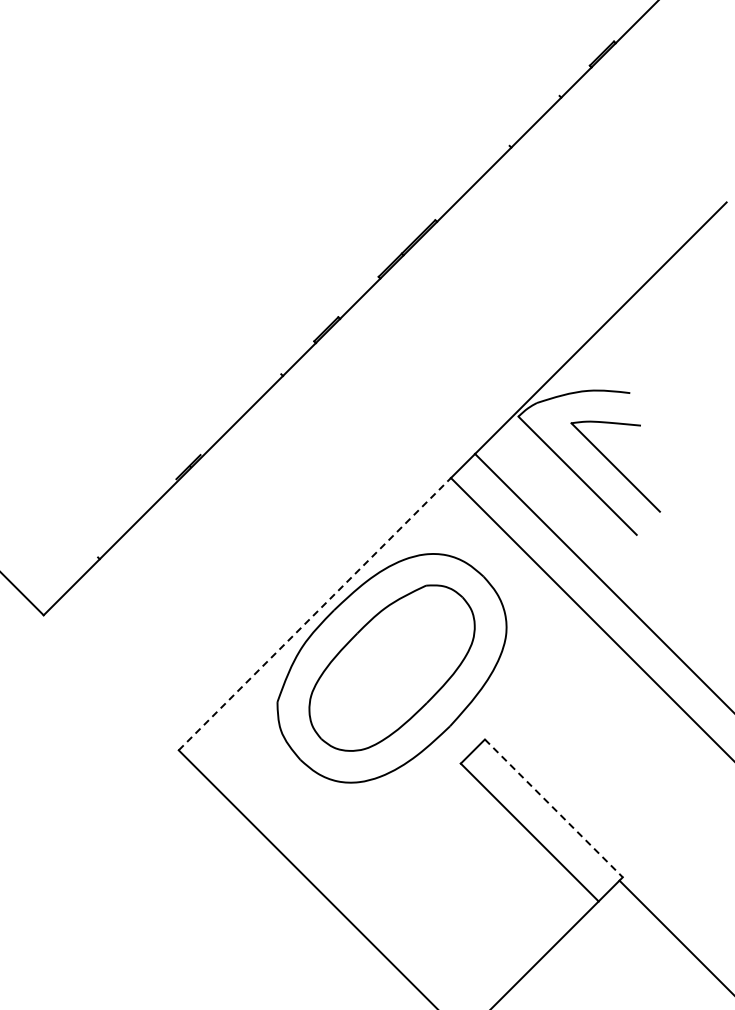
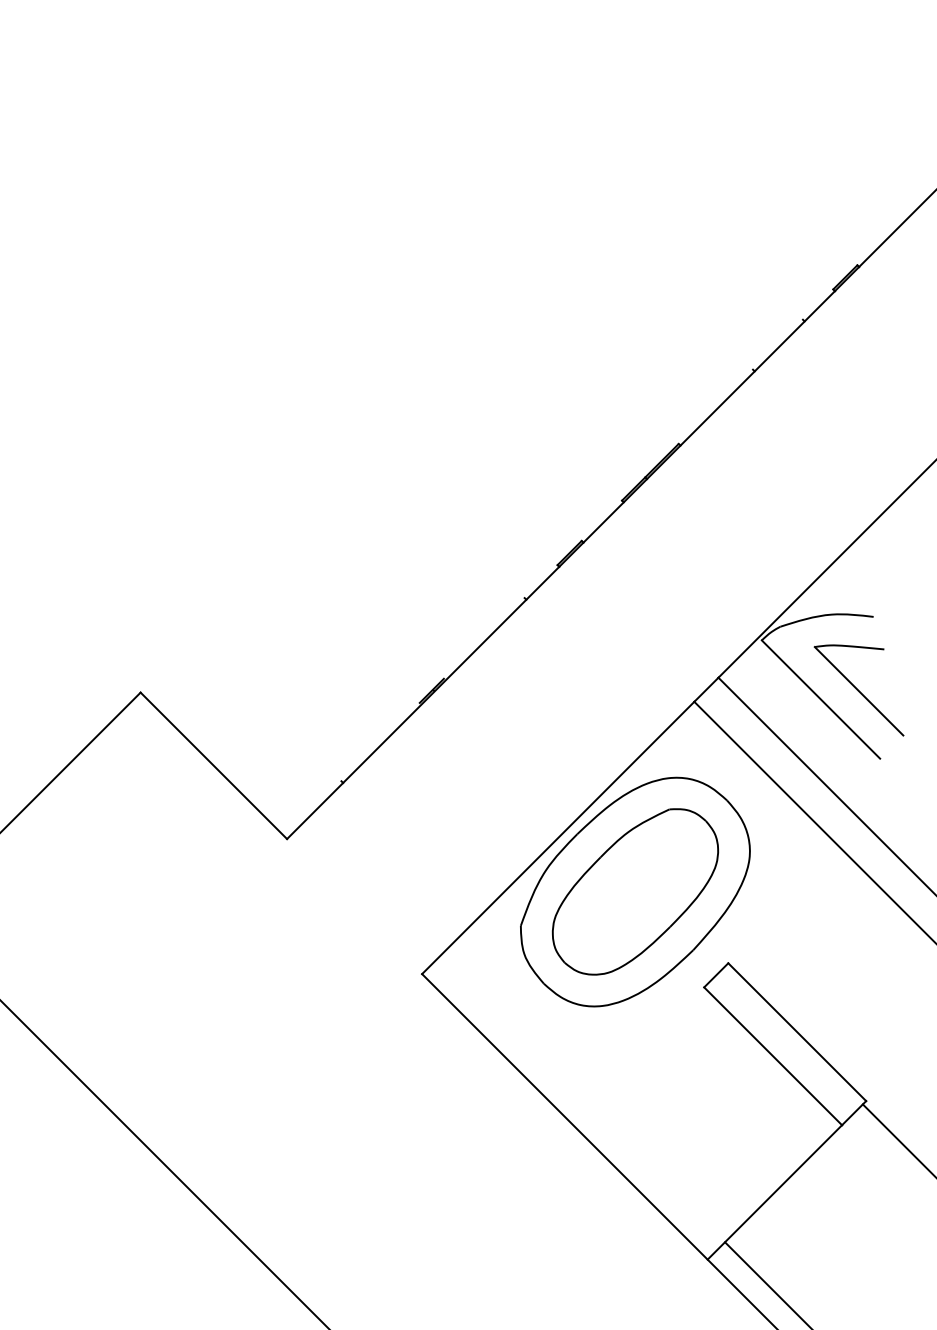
line: (315, 613) -> (558, 837), dashed -> solid
line: (554, 808) -> (797, 1032), dashed -> solid

